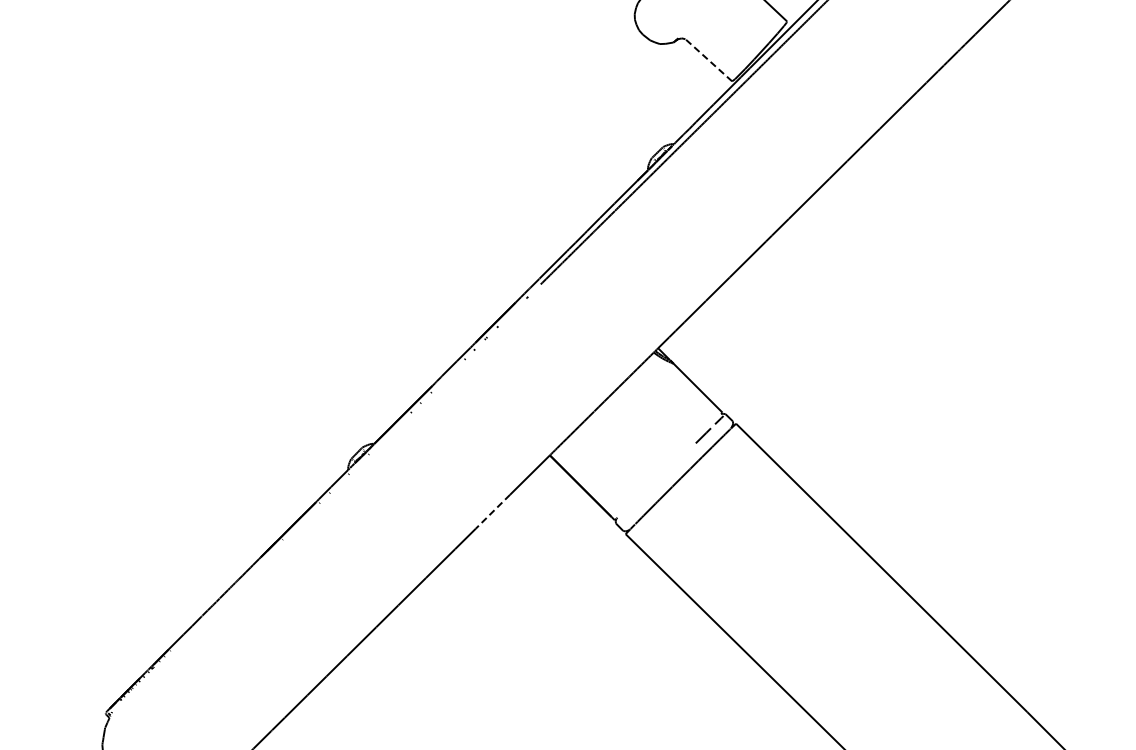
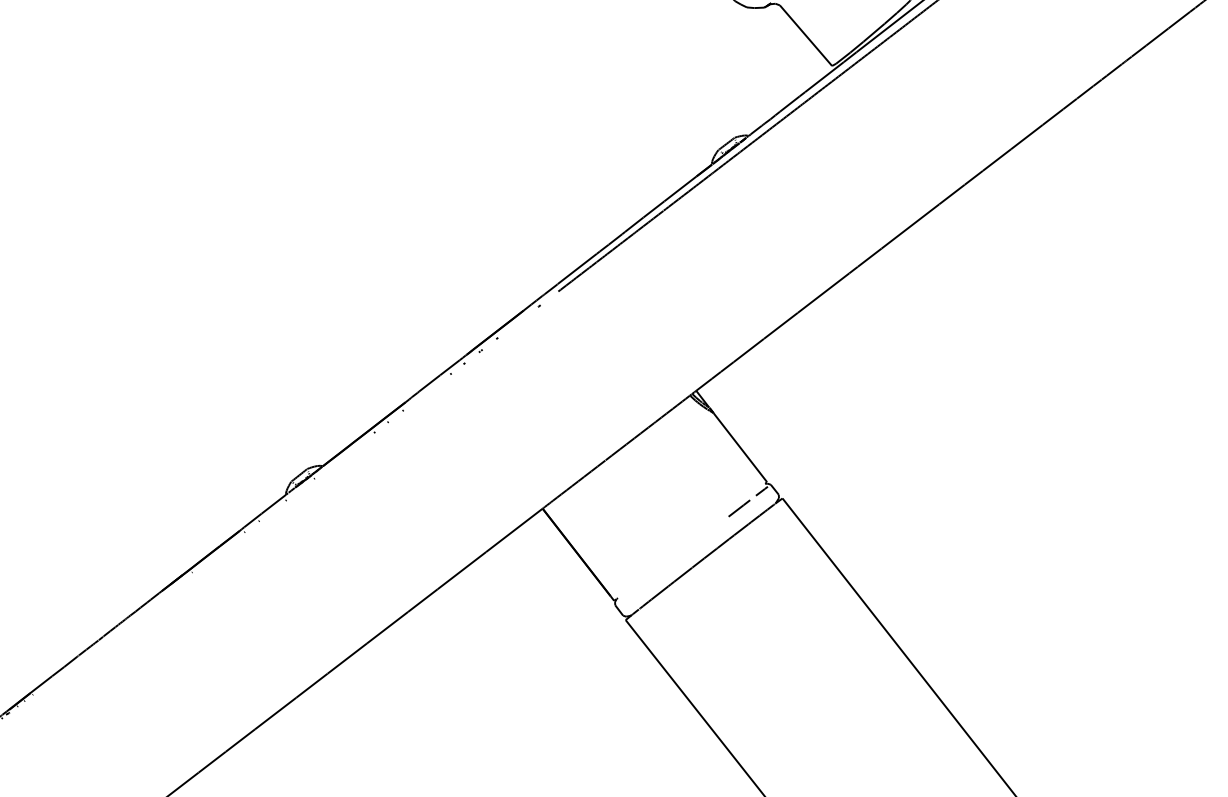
line: (708, 59) -> (805, 34), dashed -> solid
line: (492, 512) -> (461, 571), dashed -> solid

